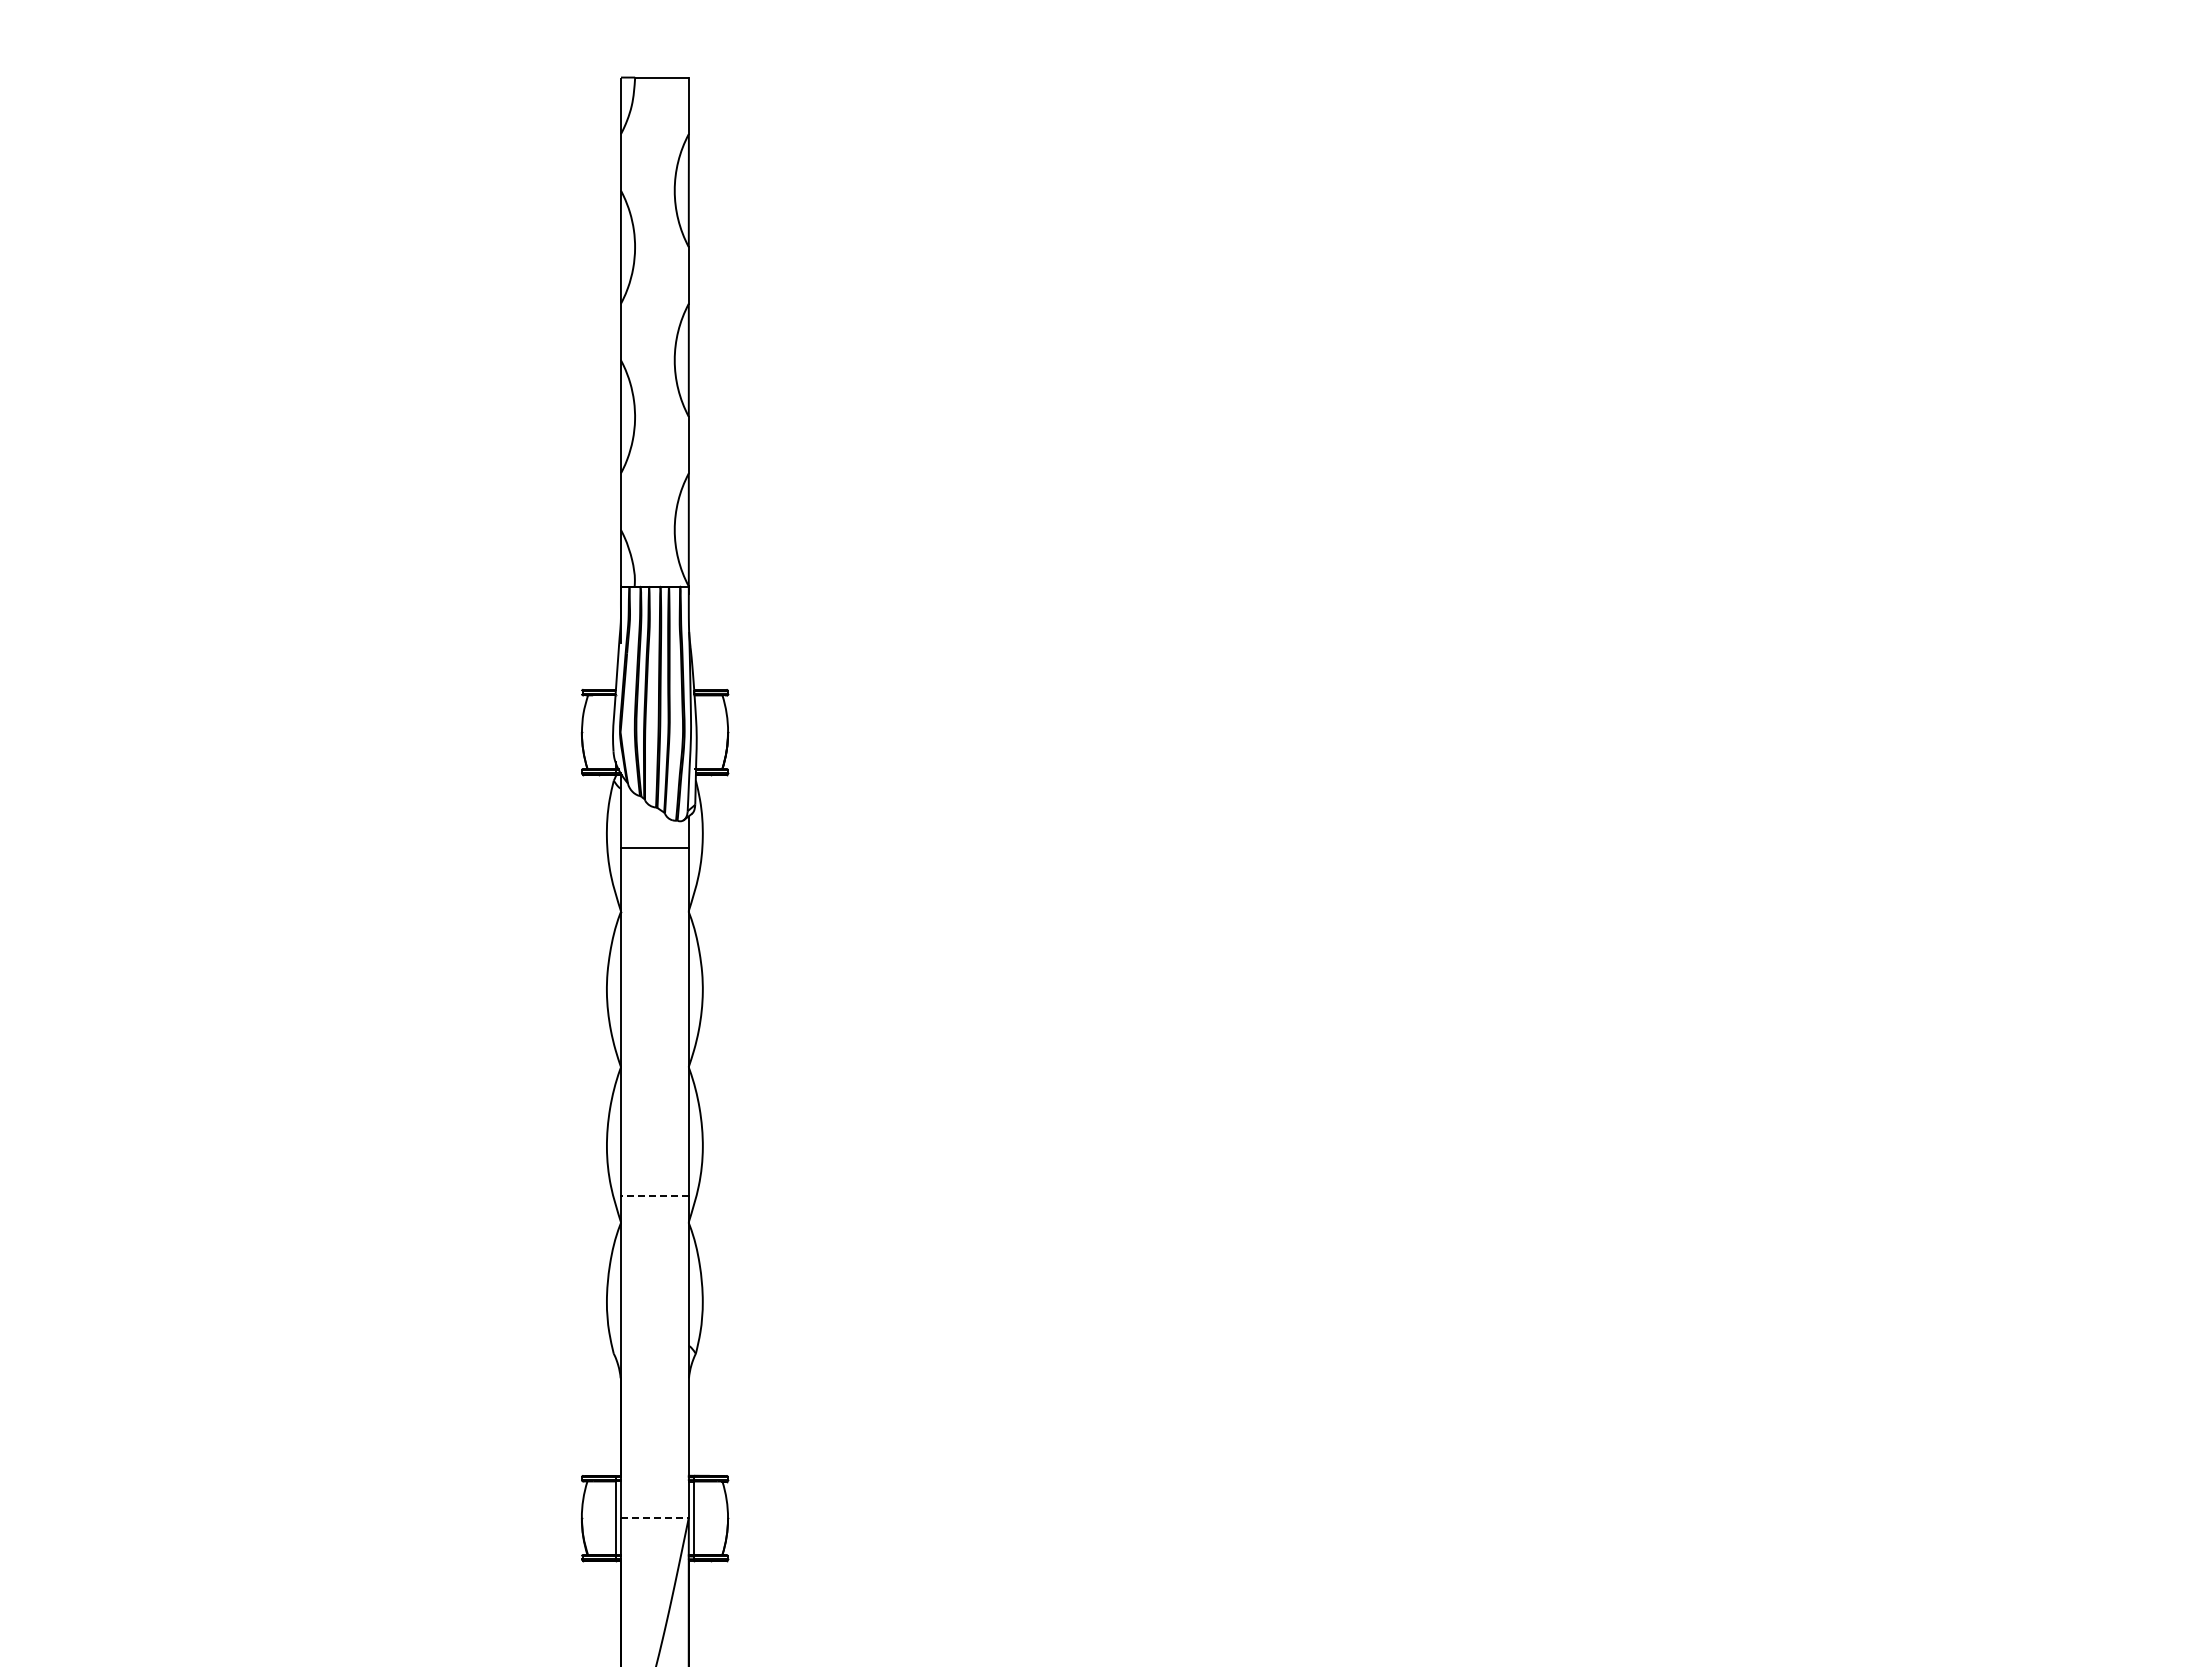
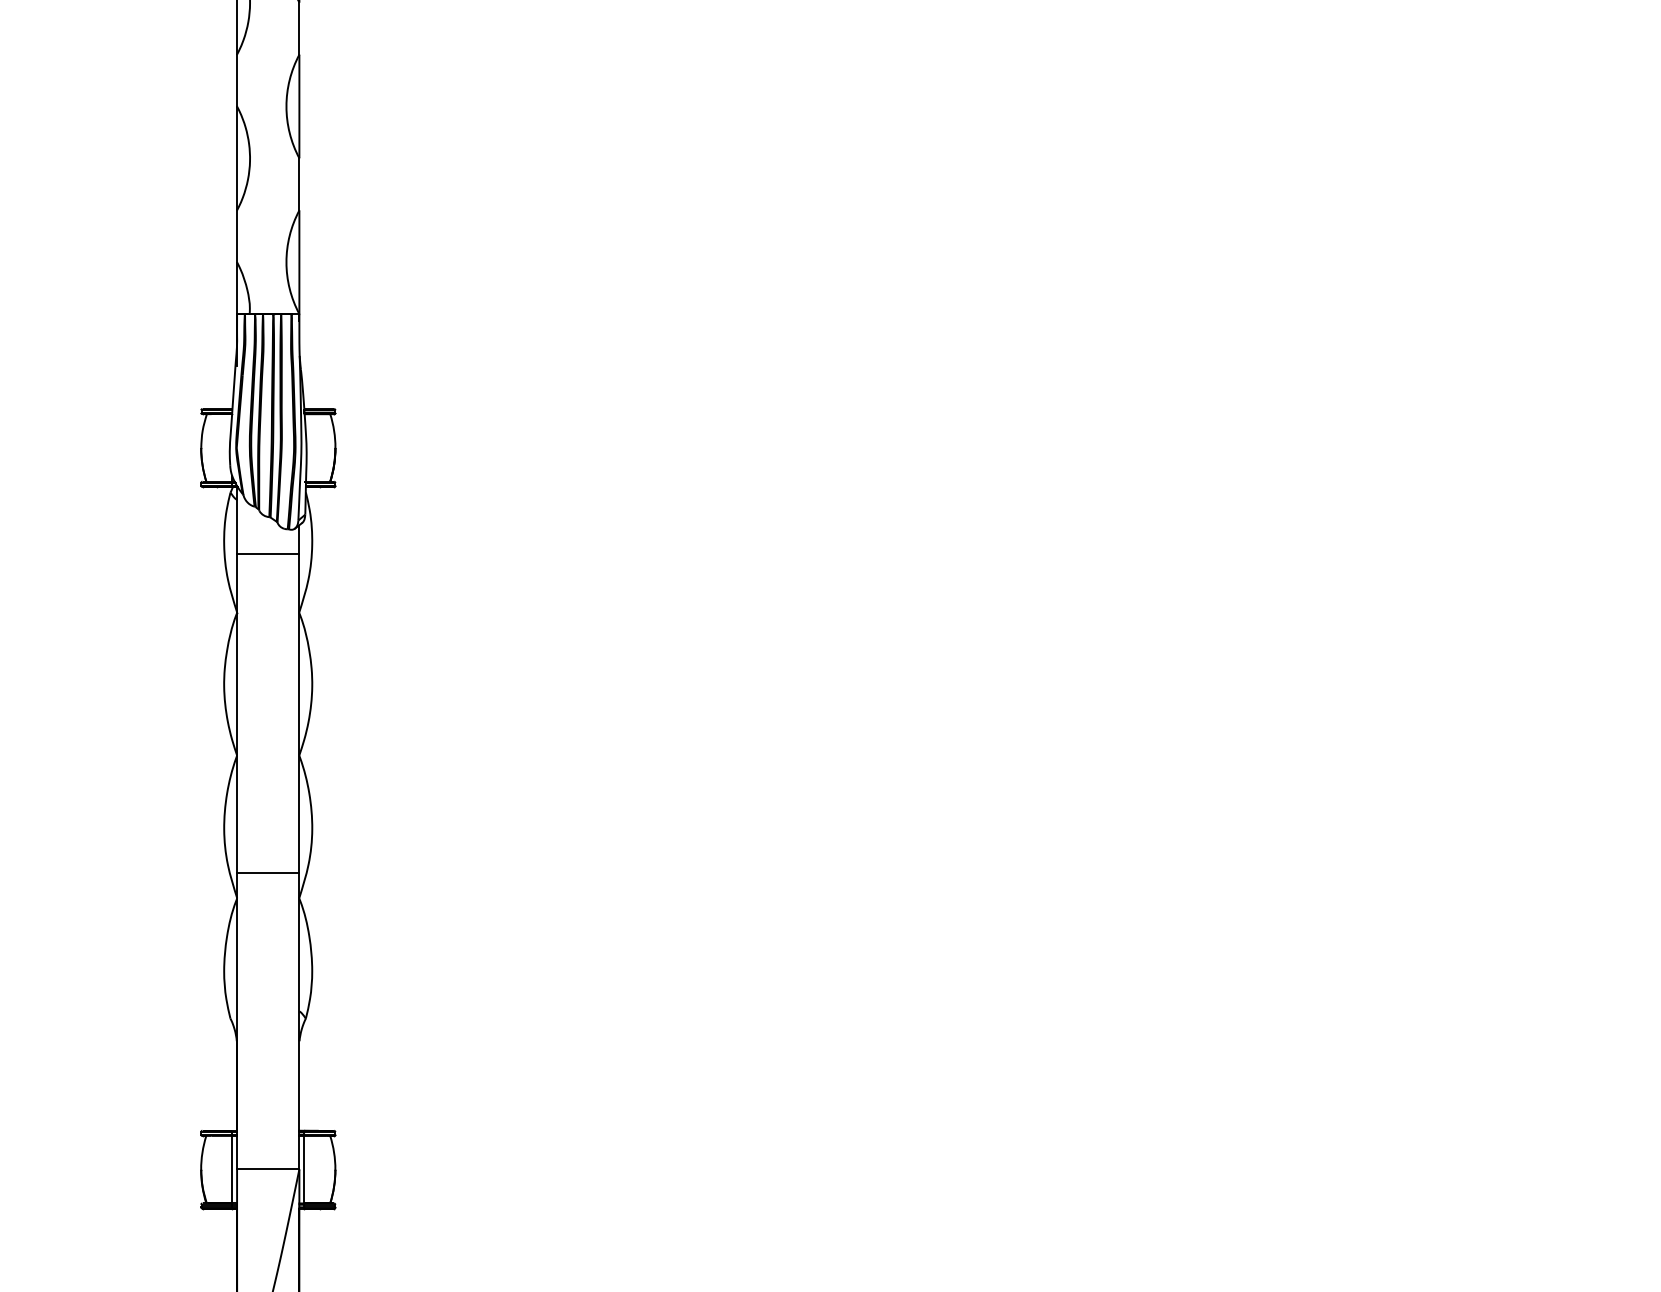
line: (654, 1195) -> (267, 873), dashed -> solid
line: (654, 1517) -> (267, 1169), dashed -> solid

